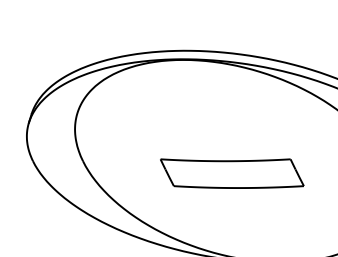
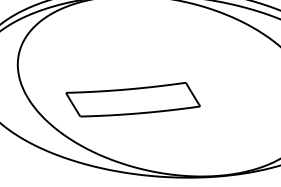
part: (232, 173) -> (133, 100), moved

